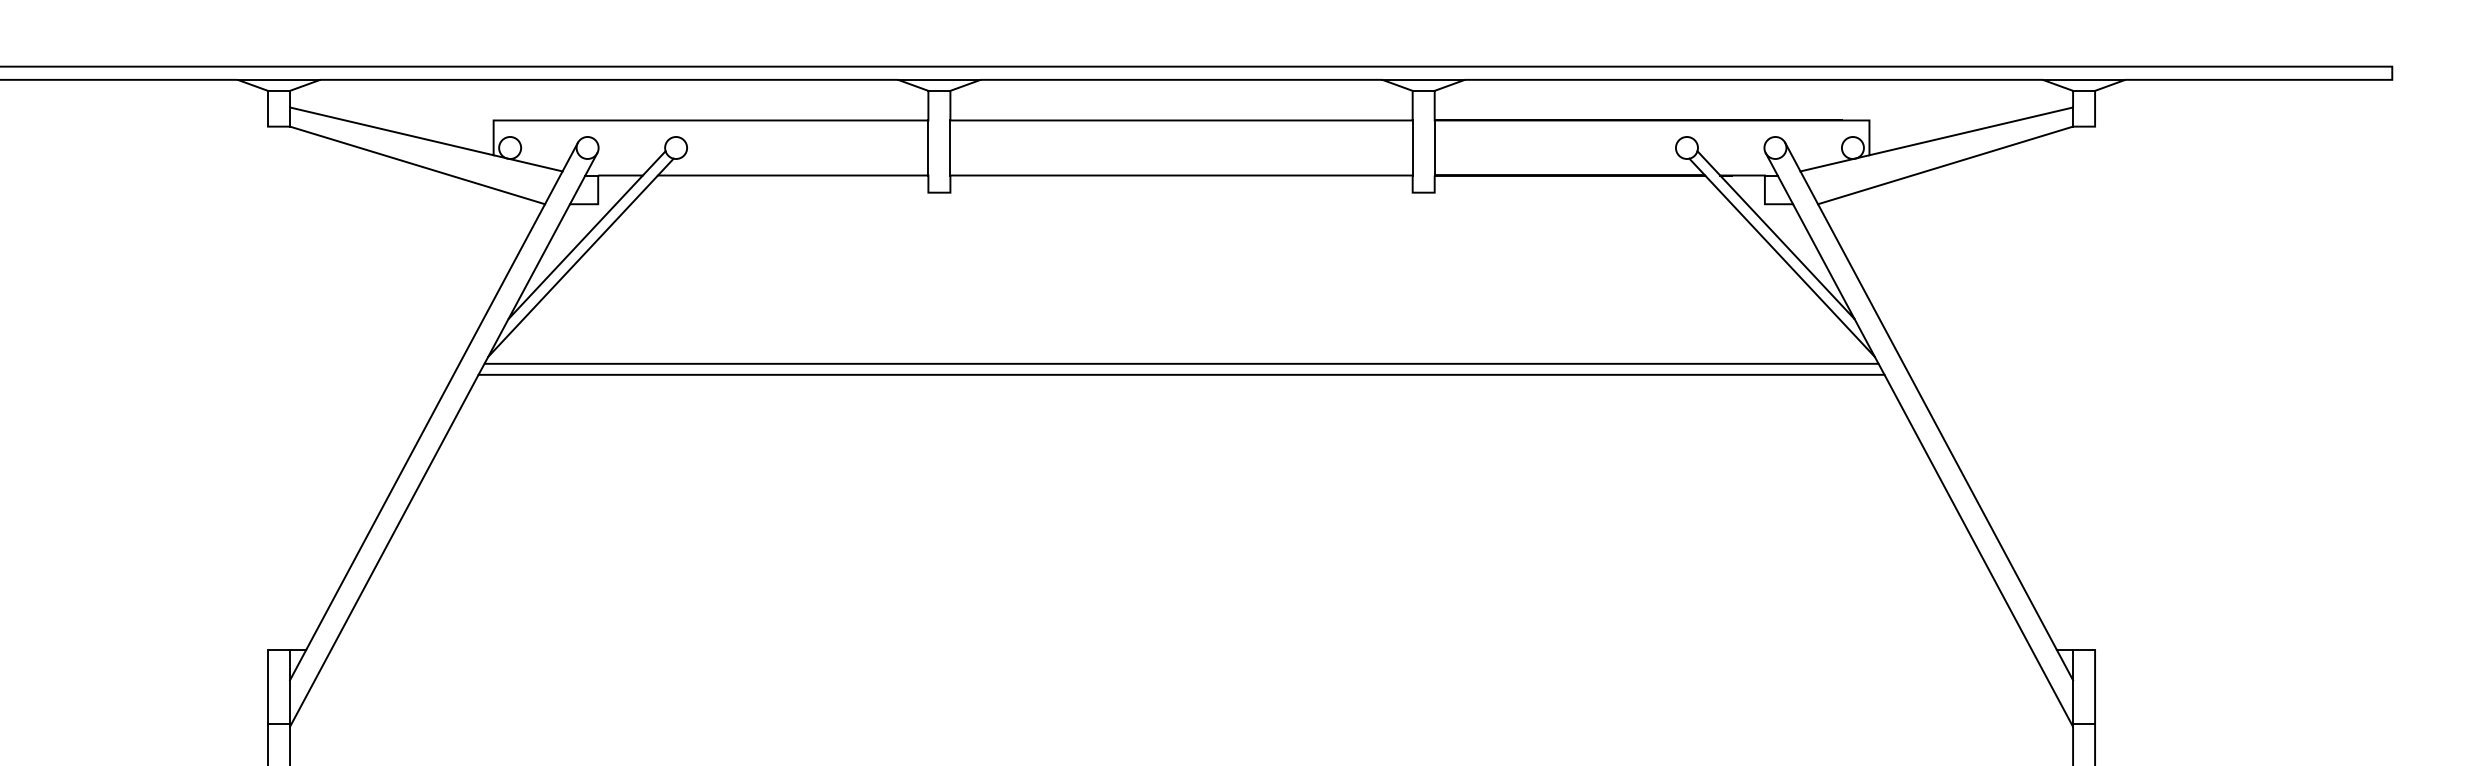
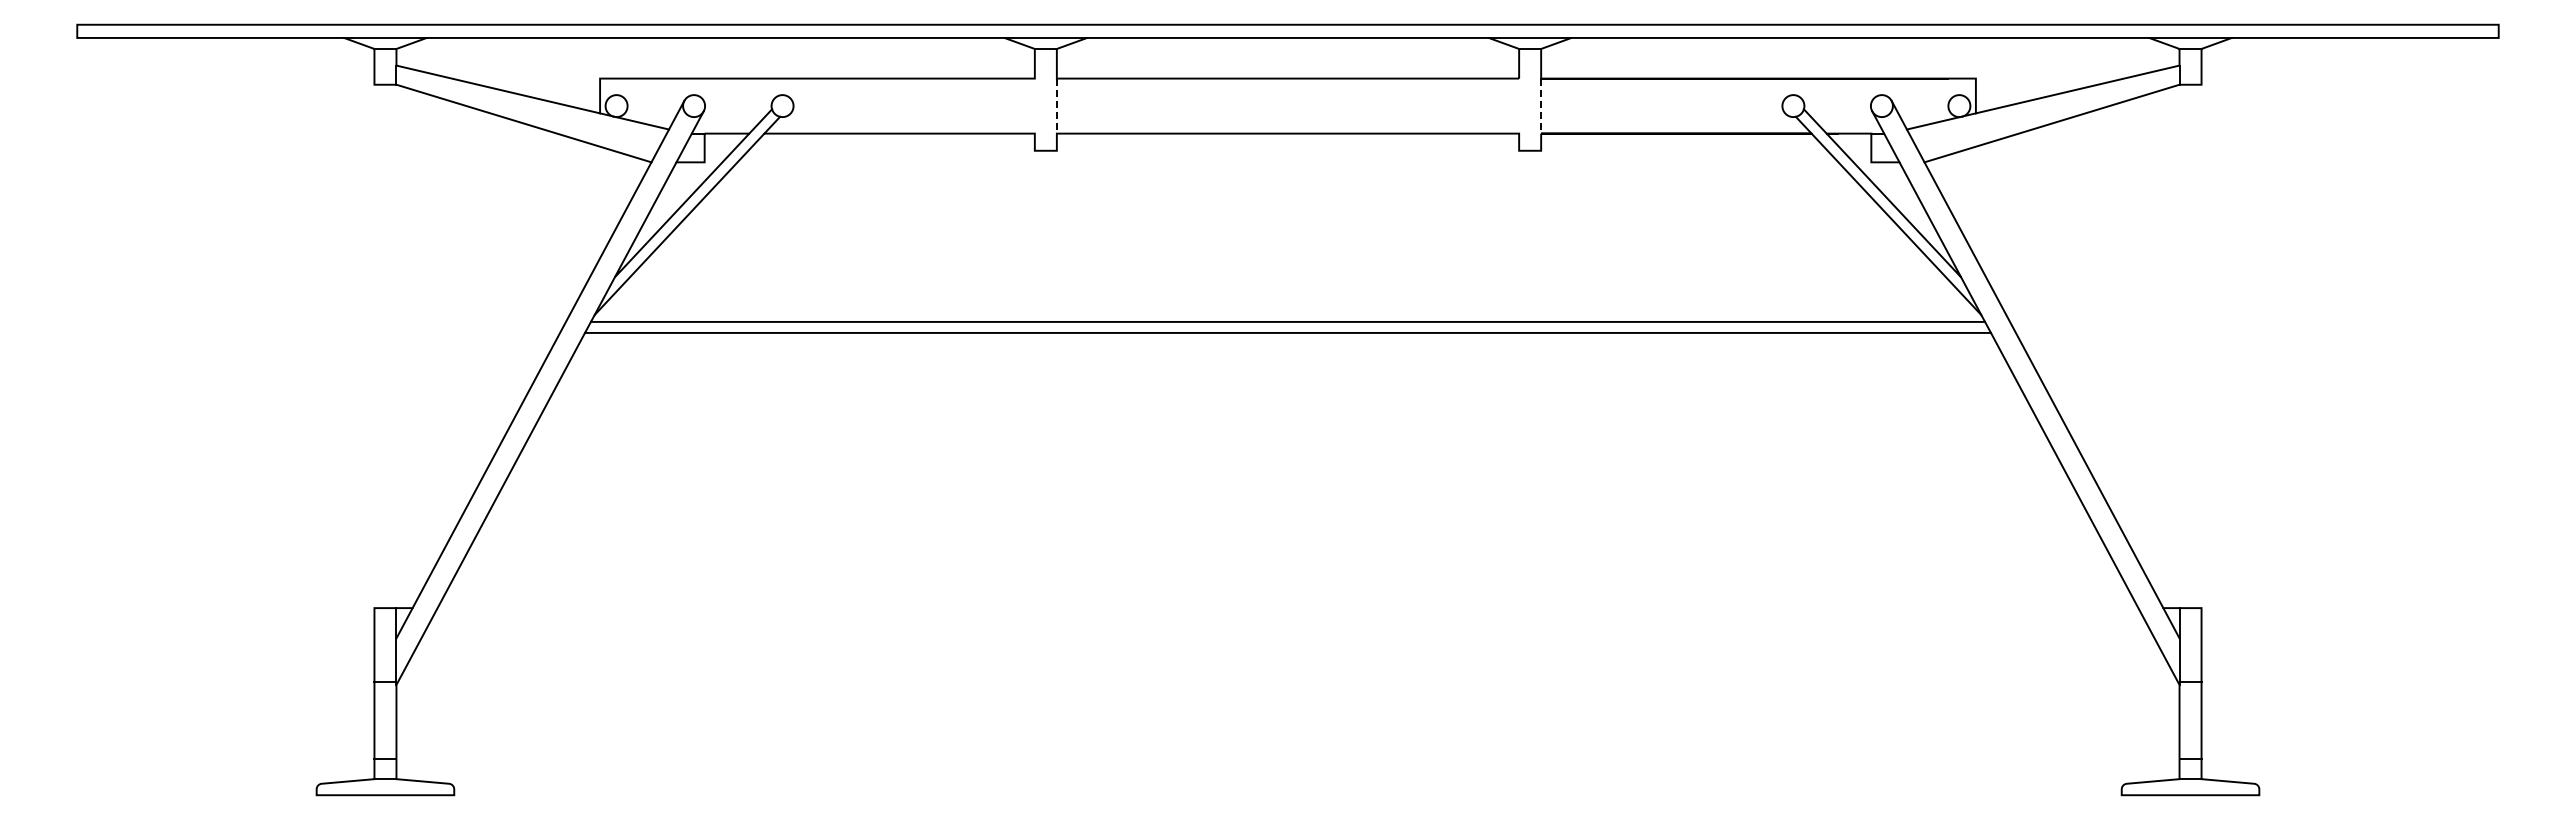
line: (928, 147) -> (1034, 105), removed
line: (1413, 147) -> (1519, 105), removed
line: (950, 148) -> (1056, 106), solid -> dashed
line: (1435, 148) -> (1541, 106), solid -> dashed

